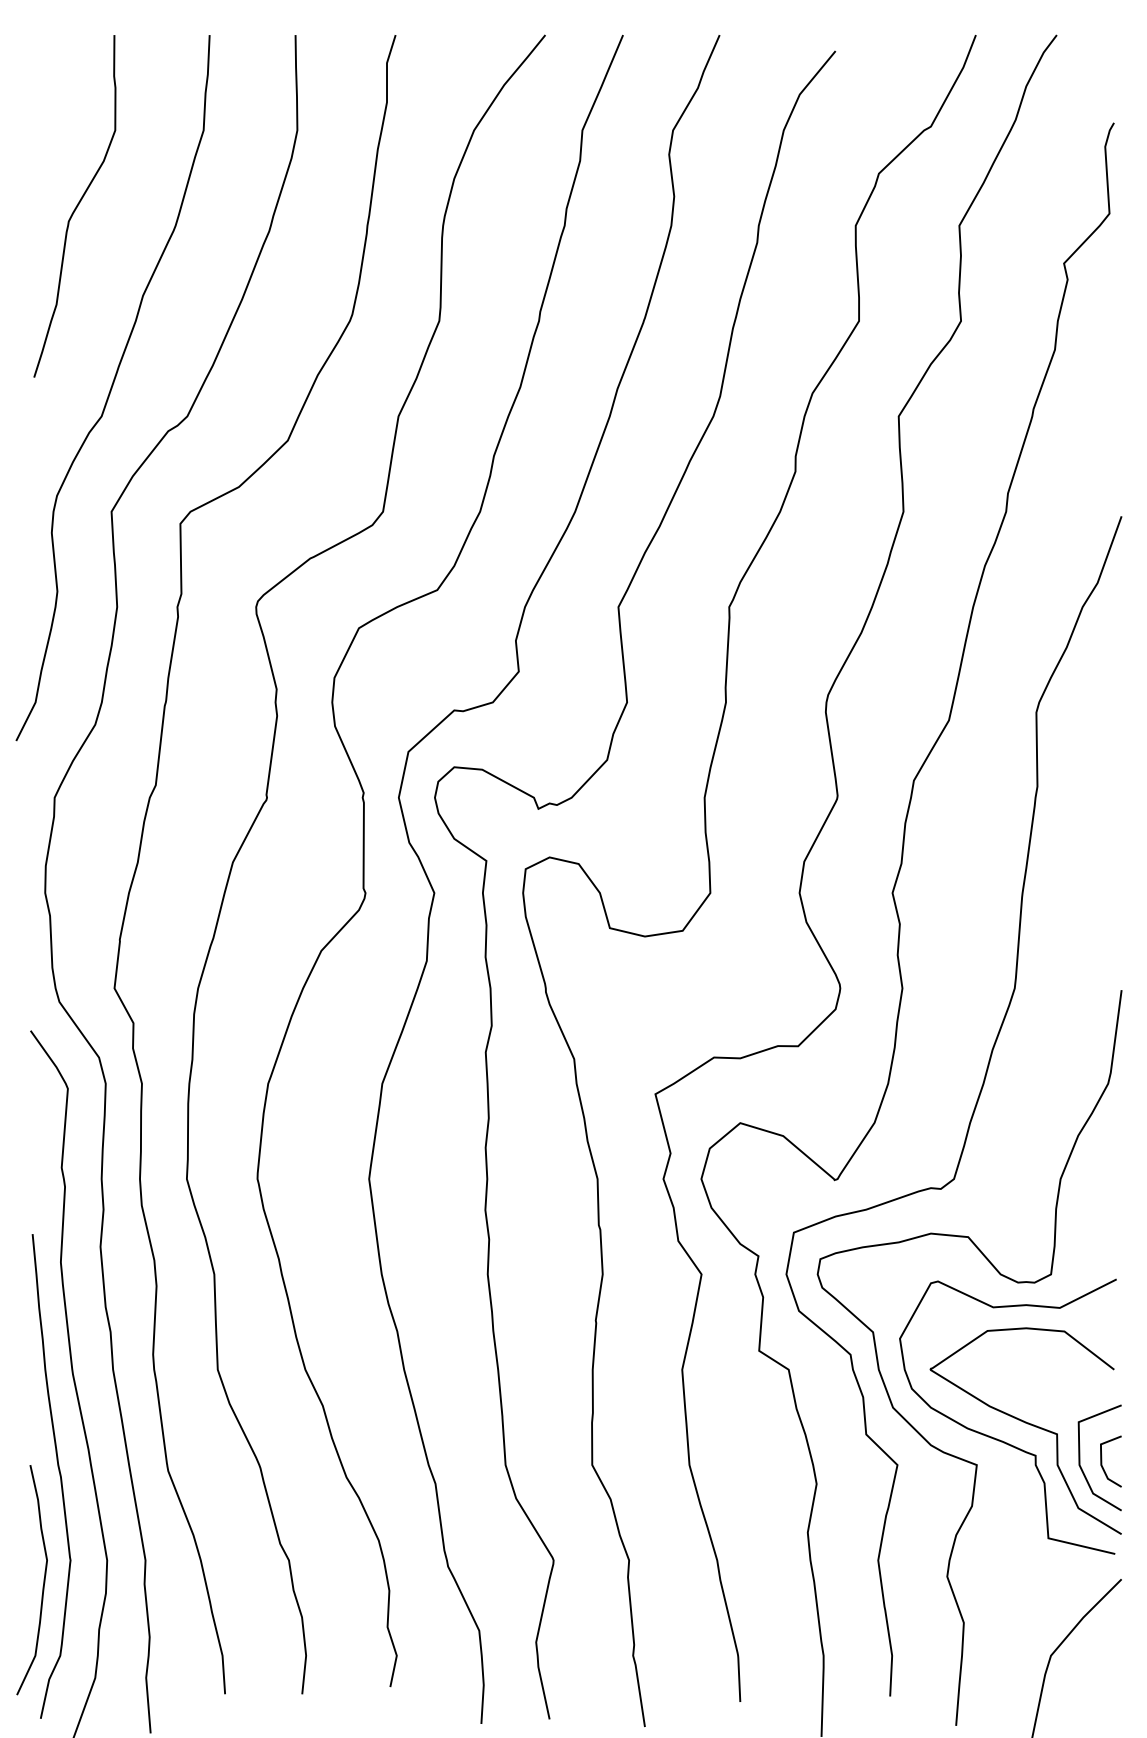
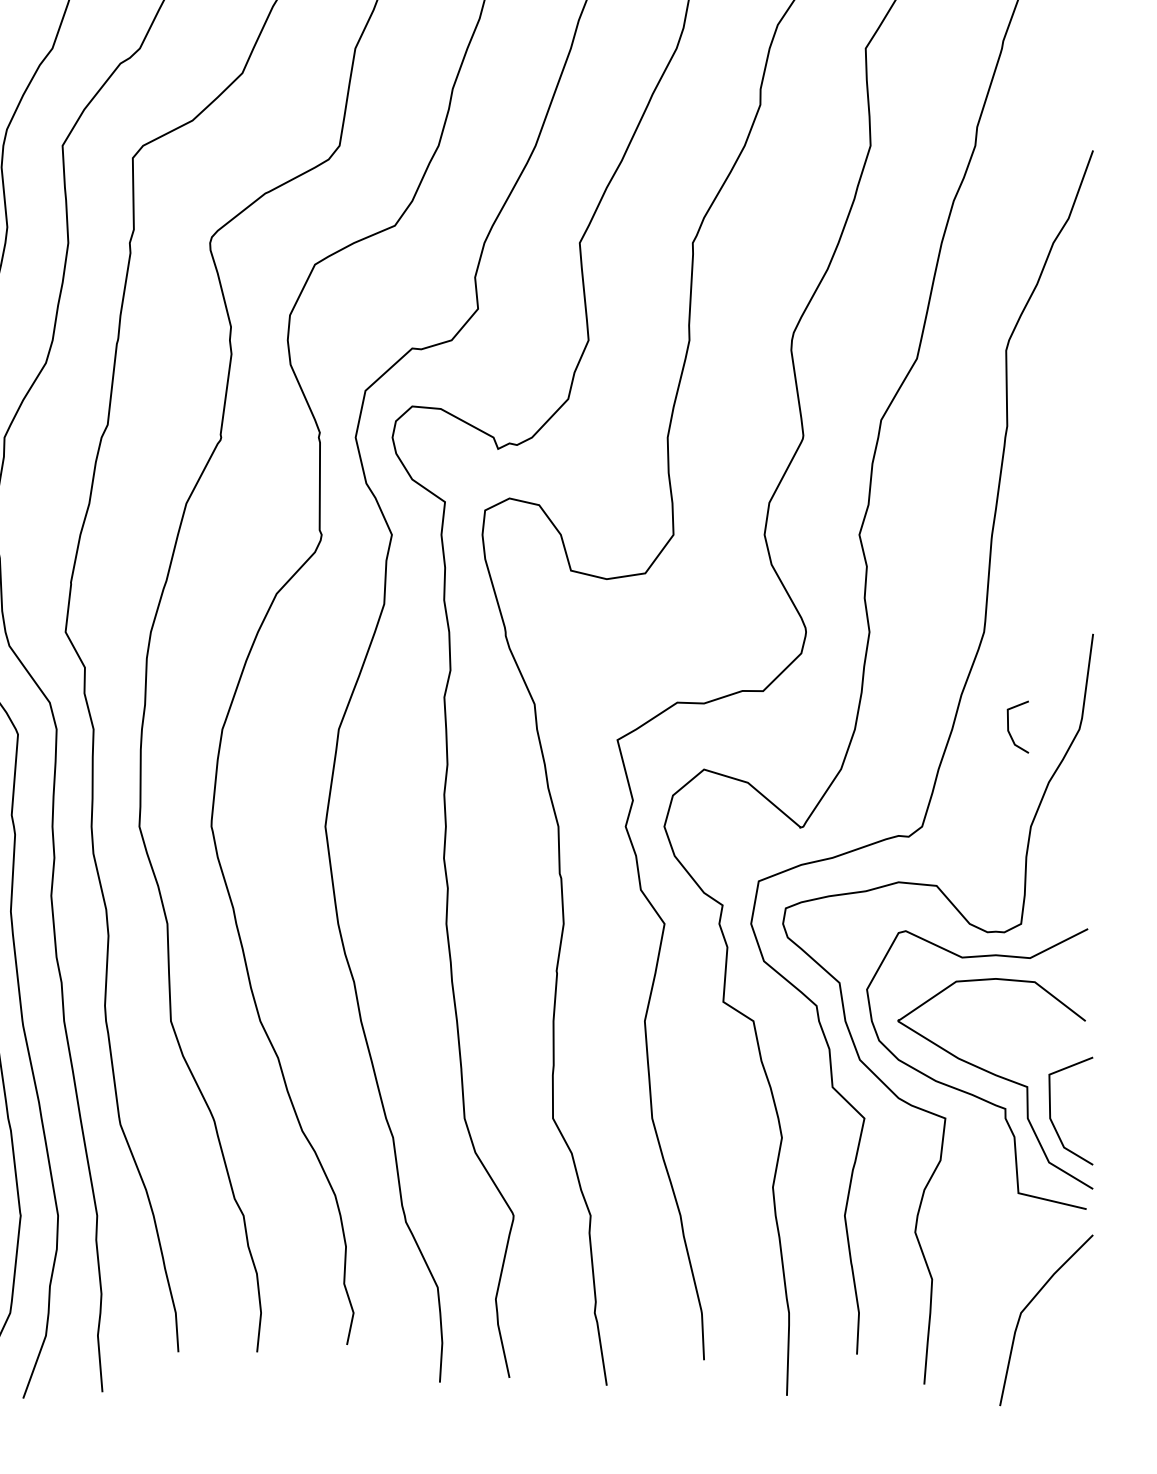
line: (1102, 1461) -> (1009, 727), moved

